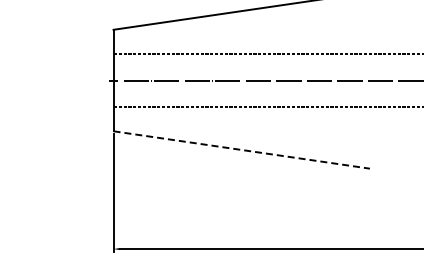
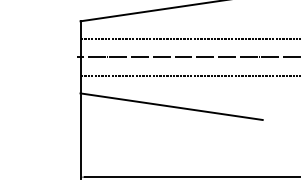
line: (241, 149) -> (171, 106), dashed -> solid

